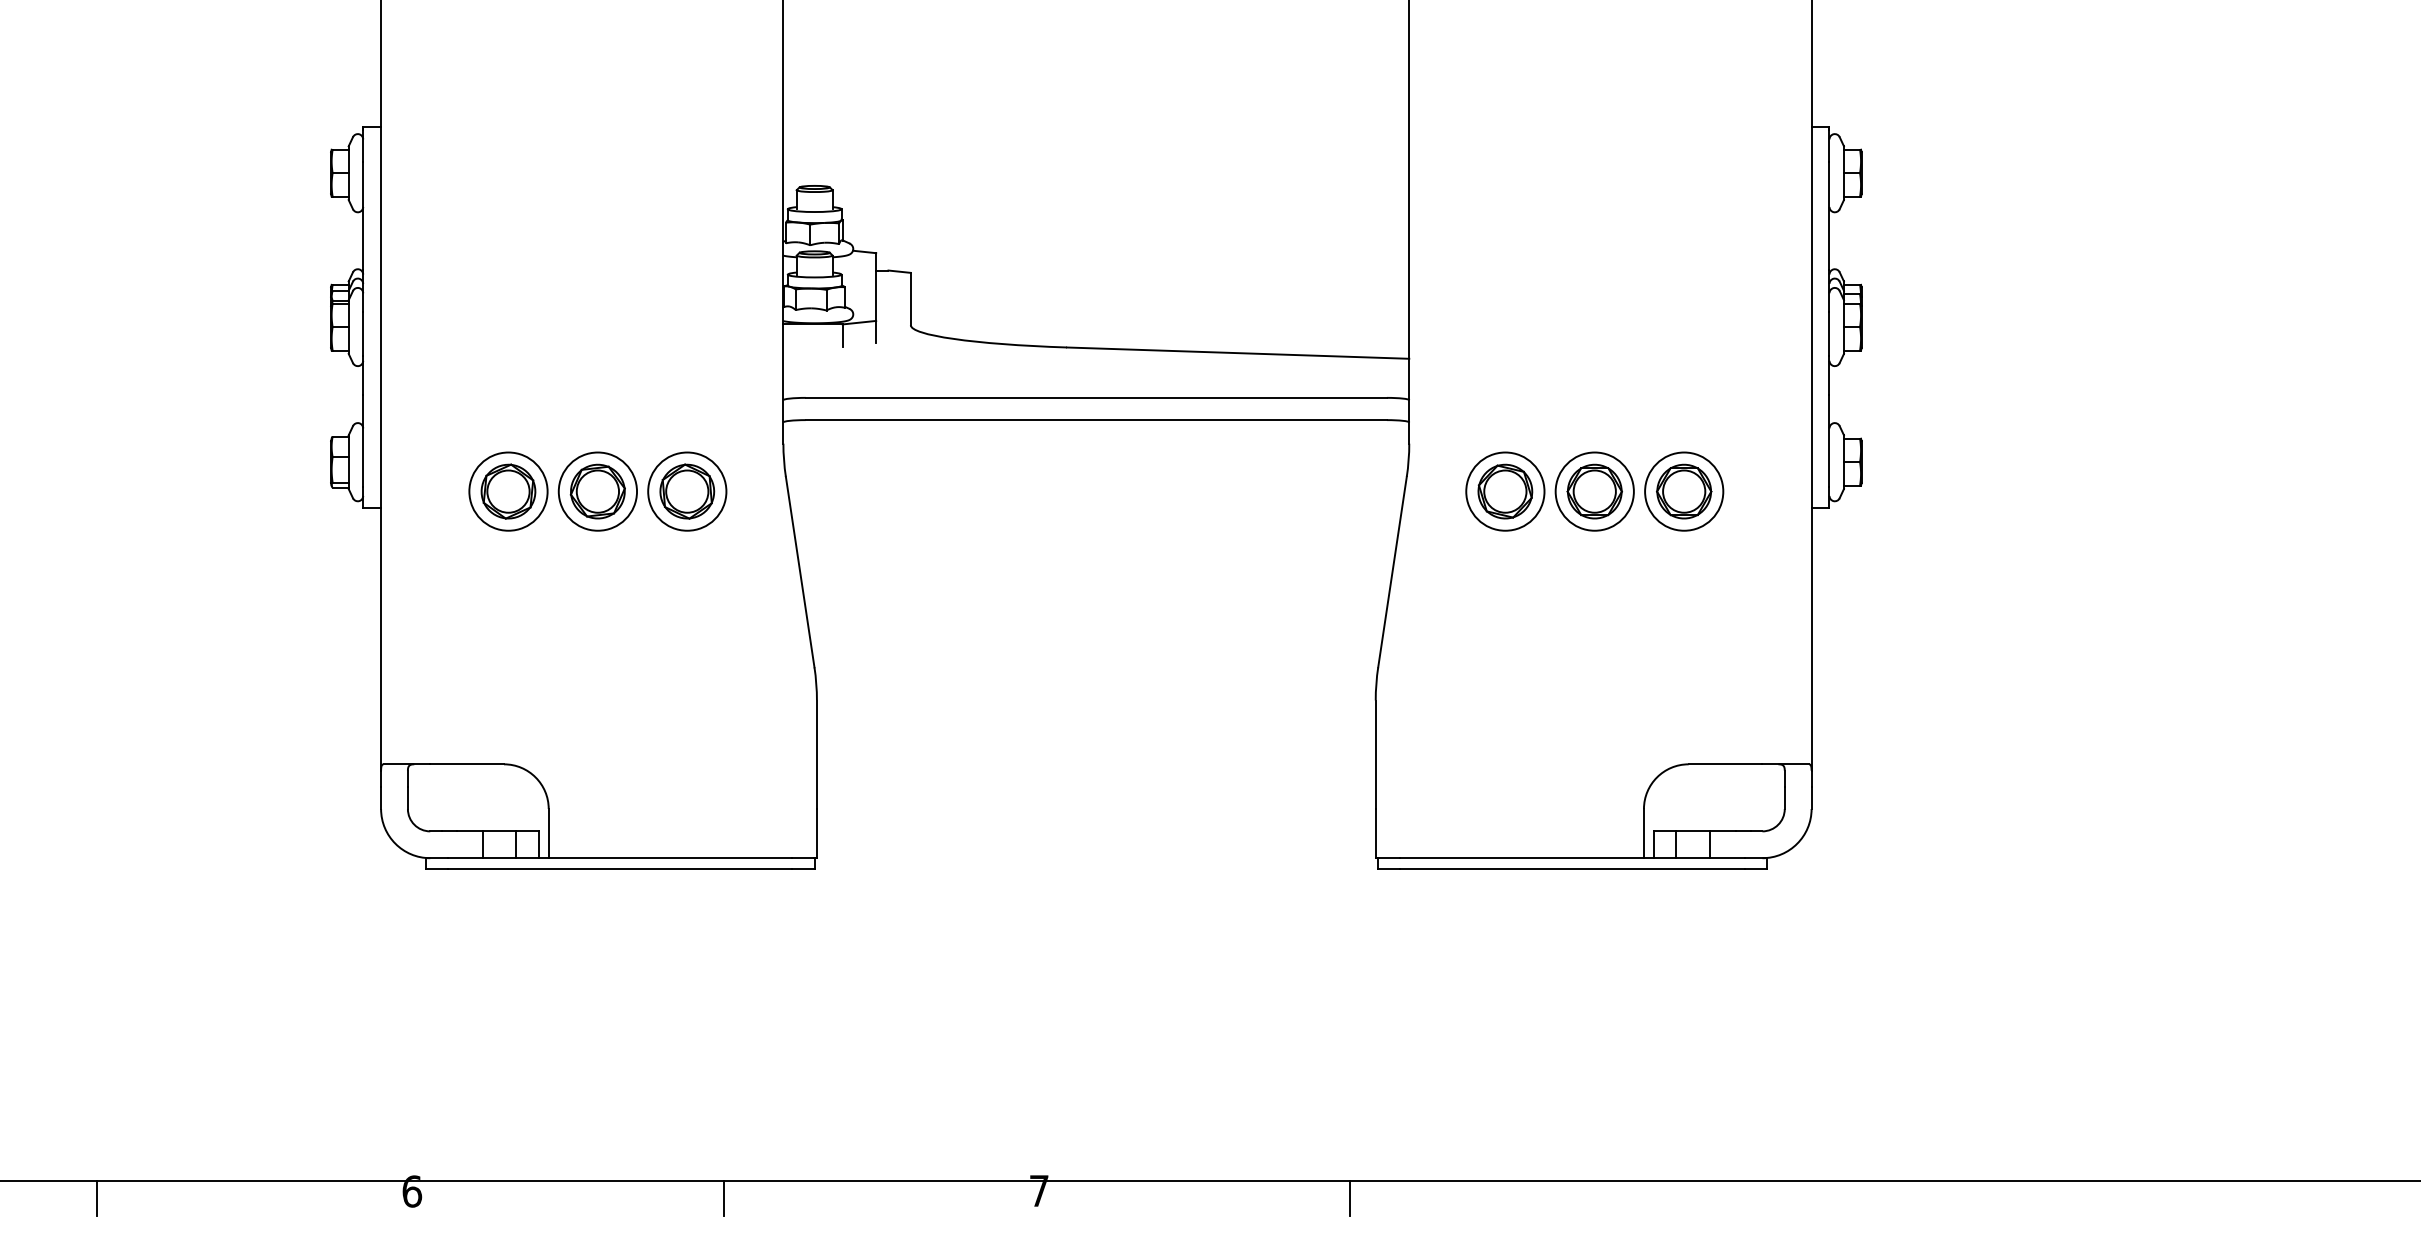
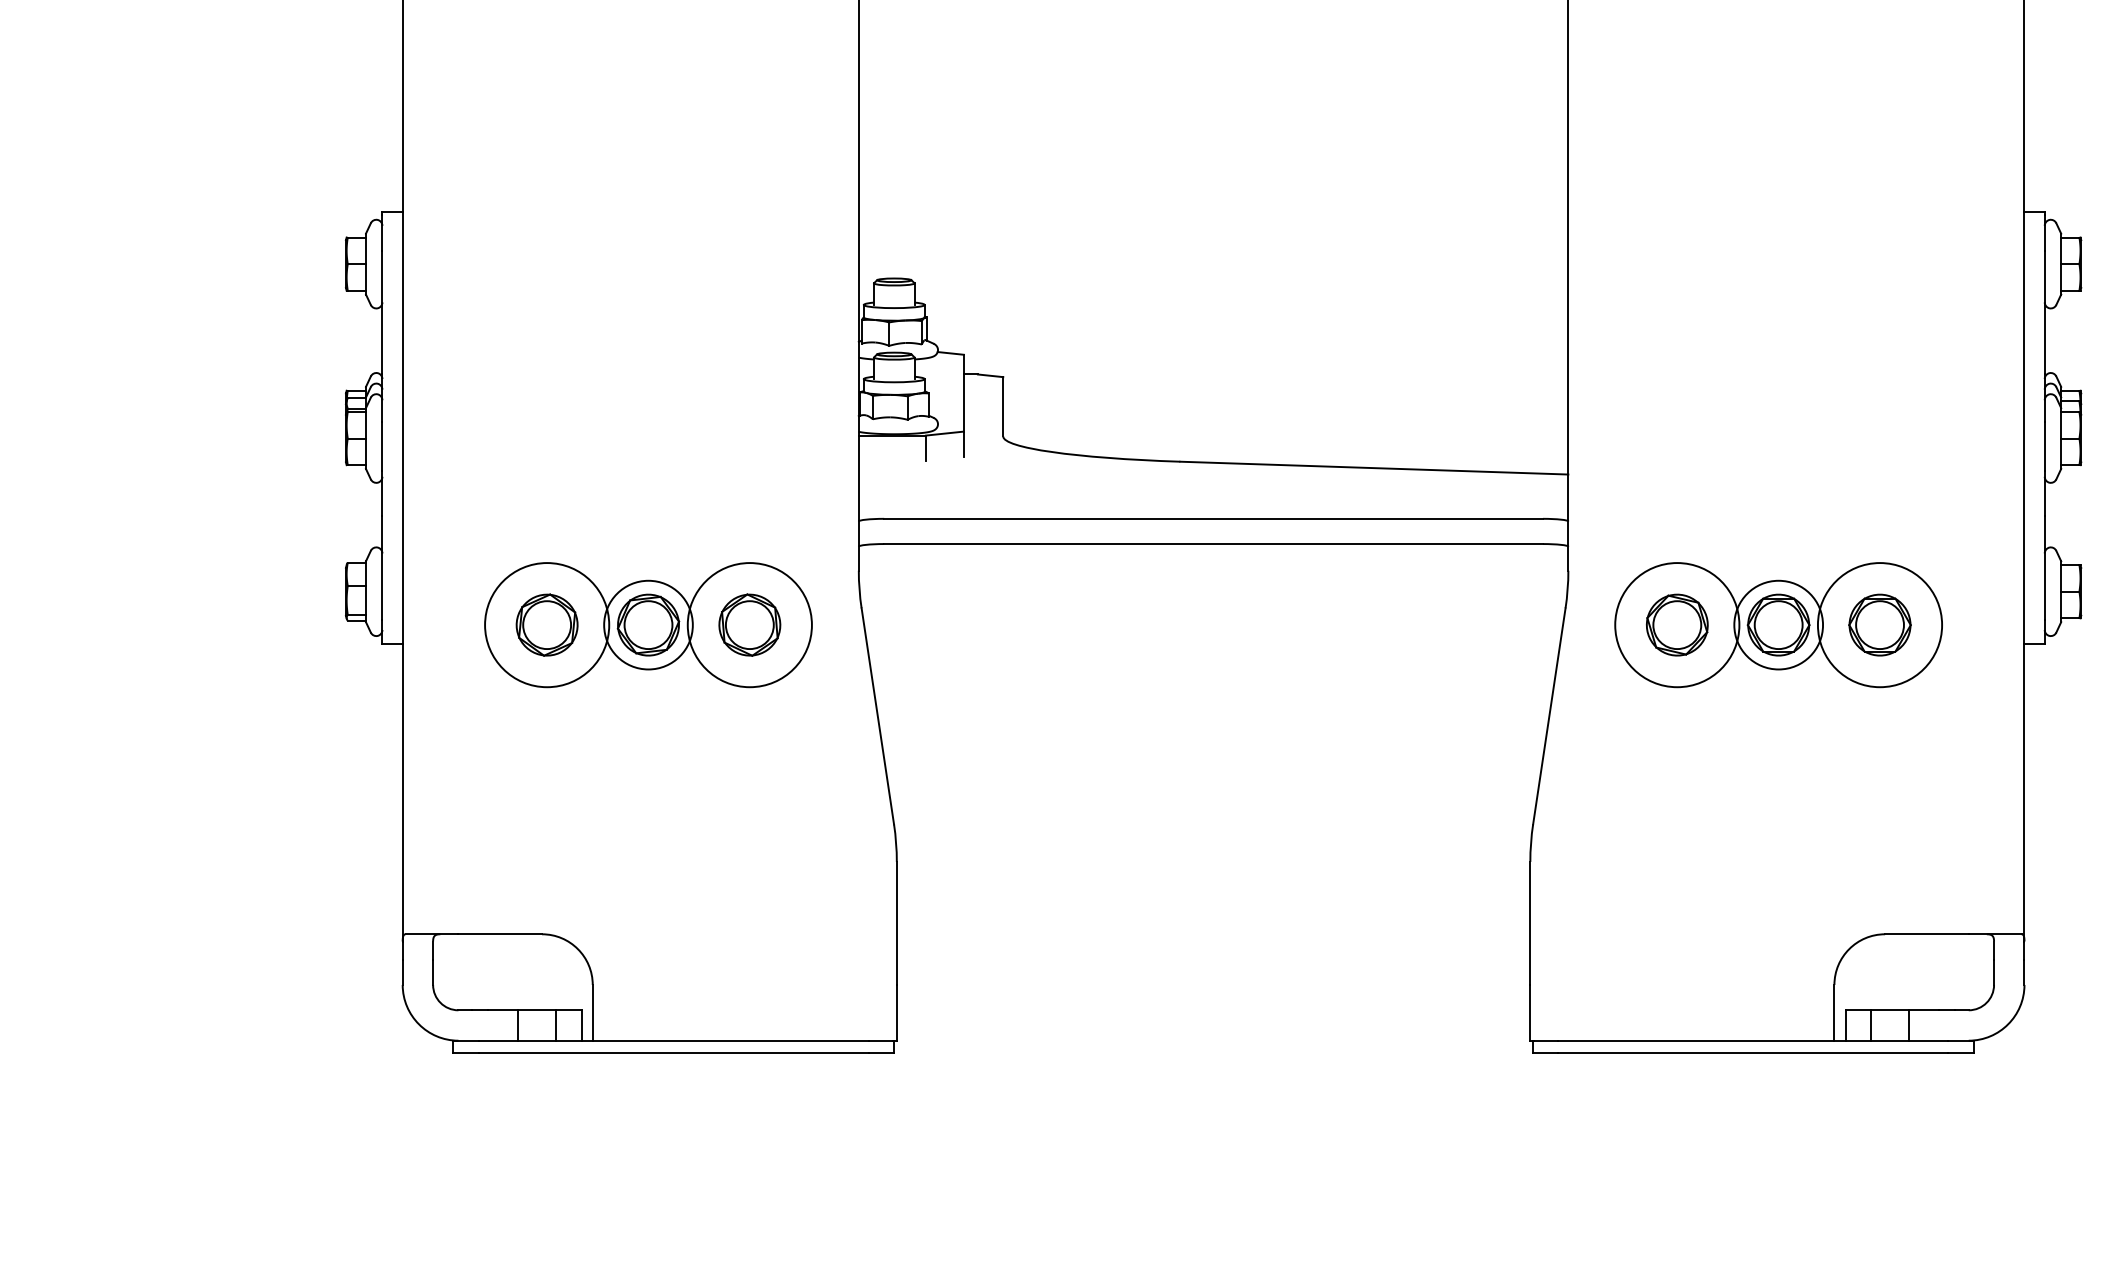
circle: (508, 491) -> (547, 624), size x1.4
circle: (687, 491) -> (750, 624), size x1.4
circle: (1505, 491) -> (1677, 624), size x1.4
circle: (1684, 491) -> (1880, 624), size x1.4

